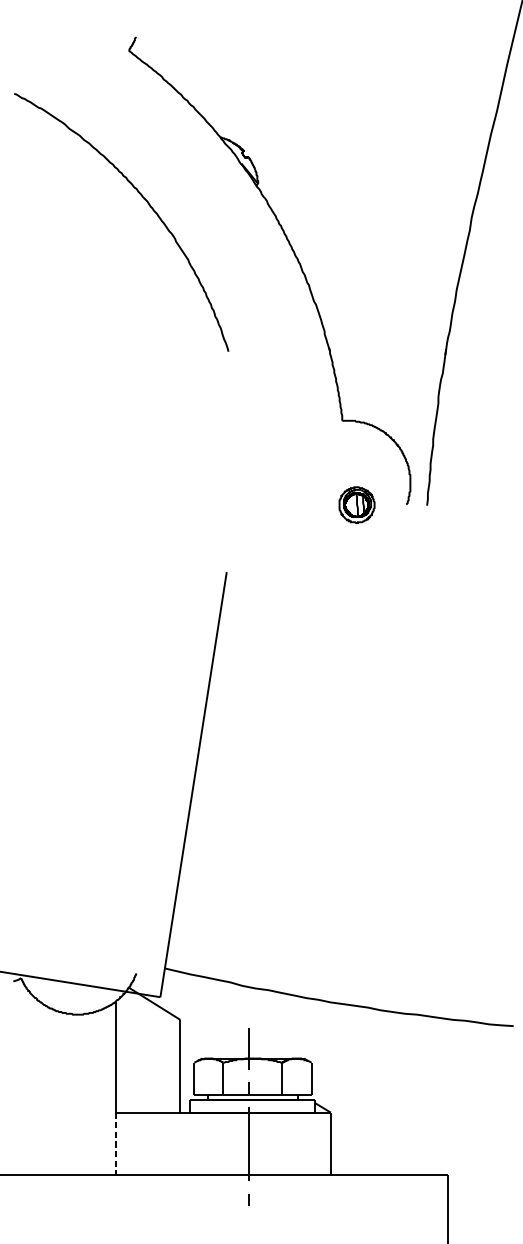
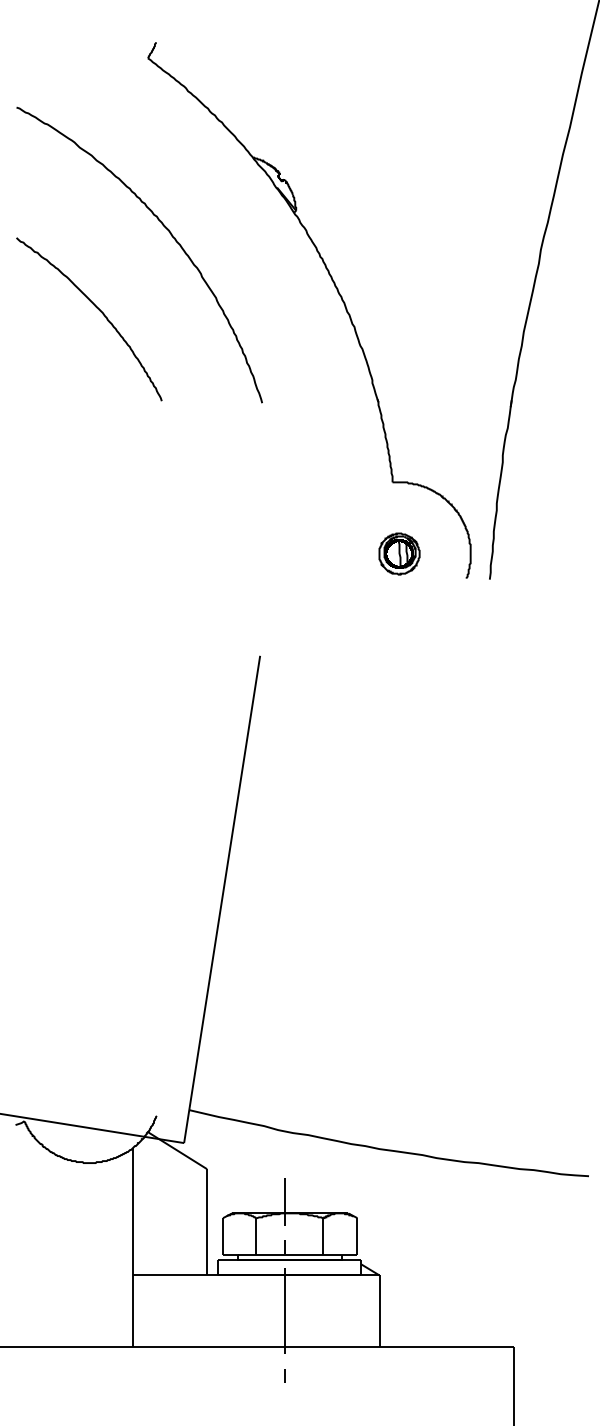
curve: (85, 270) -> (98, 310), added
part: (357, 504) -> (399, 553), moved
line: (115, 1143) -> (132, 1310), dashed -> solid

